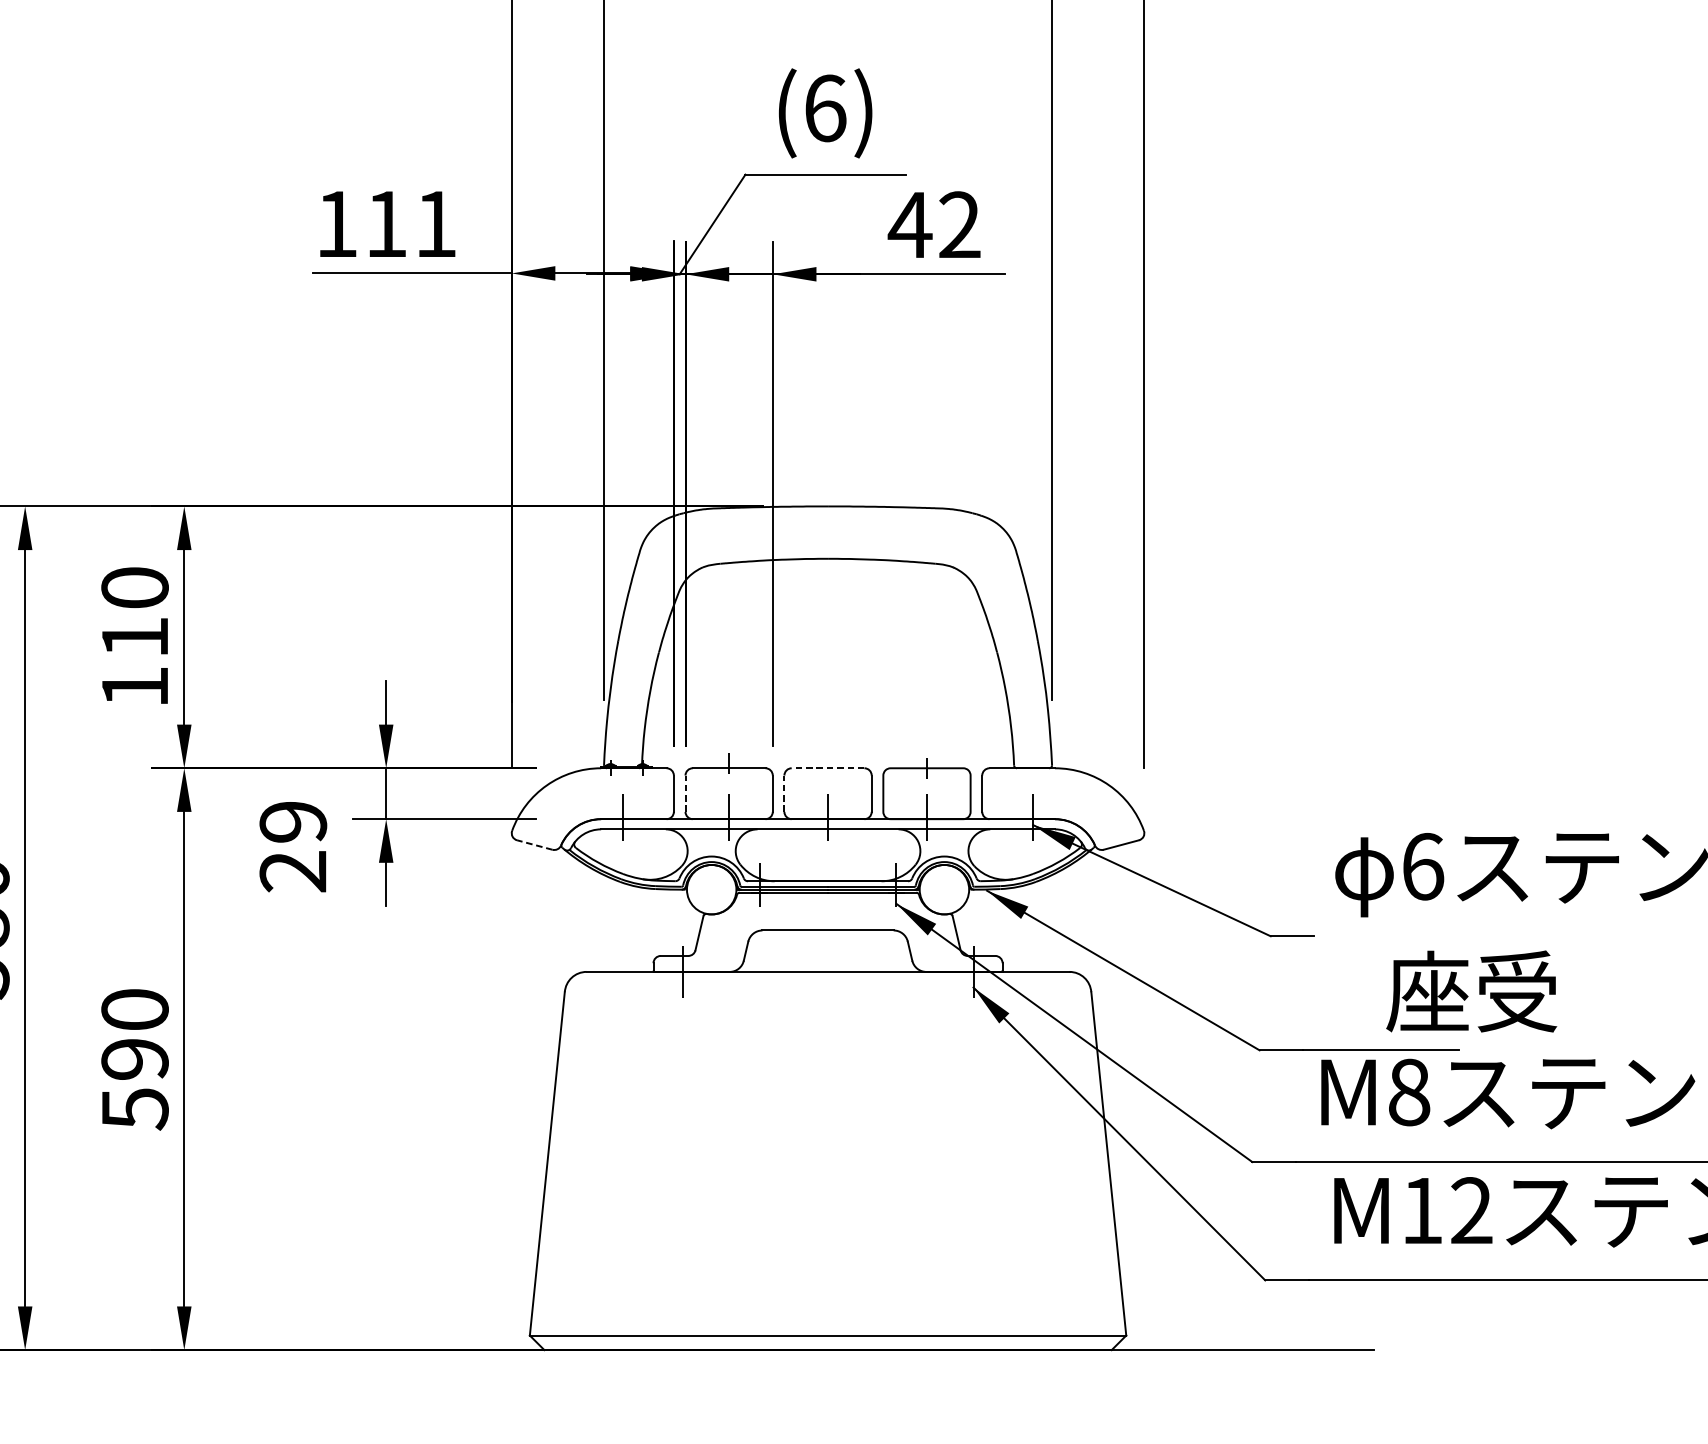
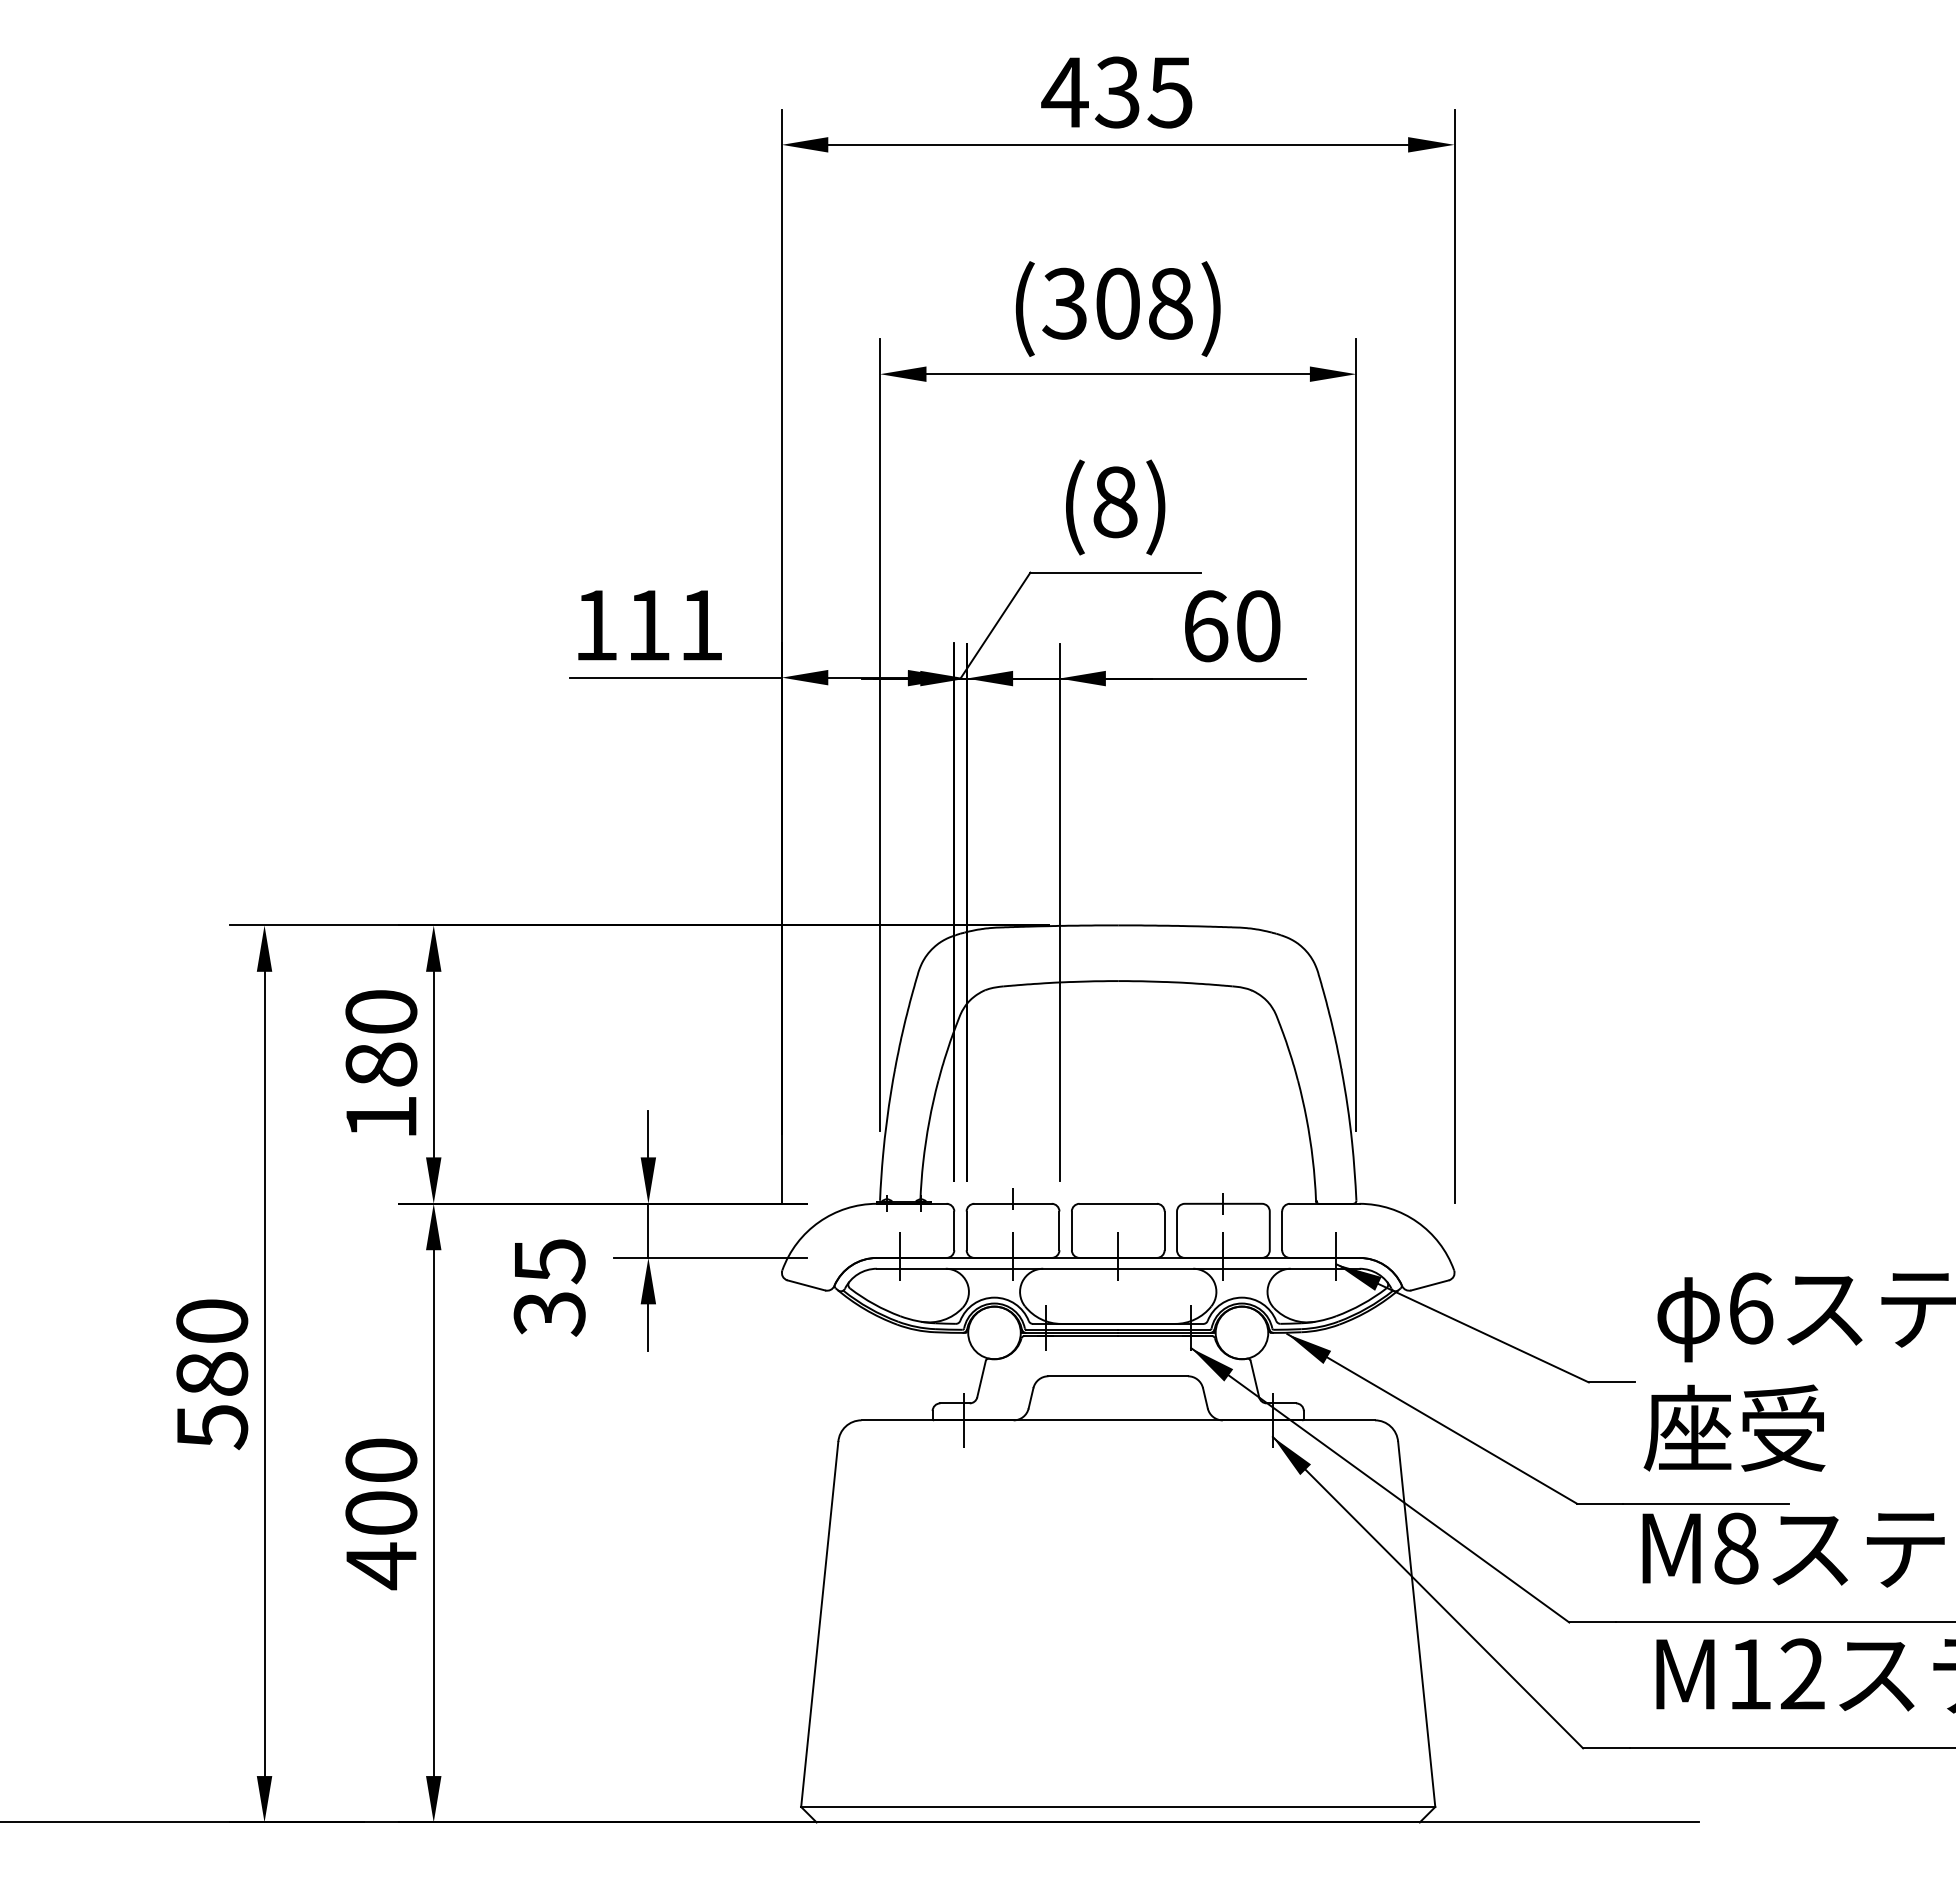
text: (825, 108) -> (1115, 502), (6) -> (8)
text: (933, 225) -> (1230, 626), 42 -> 60
text: (135, 637) -> (381, 1064), 110 -> 180
line: (828, 767) -> (1118, 1203), dashed -> solid
line: (685, 793) -> (966, 1230), dashed -> solid
line: (784, 793) -> (1071, 1230), dashed -> solid
line: (533, 845) -> (805, 1285), dashed -> solid
text: (293, 846) -> (549, 1287), 29 -> 35
text: (1471, 990) -> (1734, 1427), moved
text: (135, 1084) -> (381, 1540), 590 -> 400

